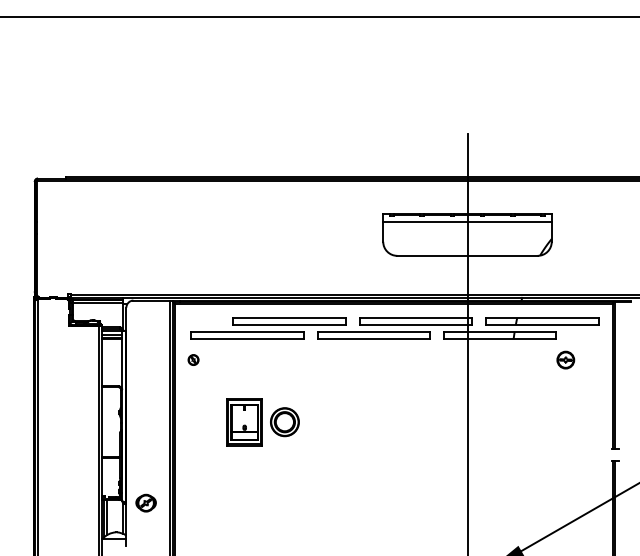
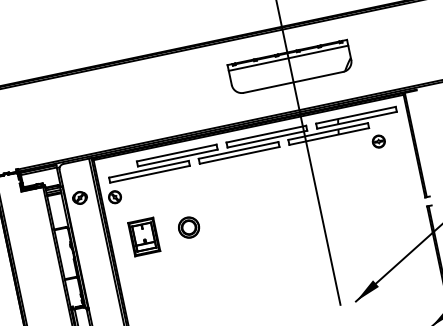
part: (193, 359) -> (114, 196), size x1.67
part: (244, 422) -> (144, 237), moved
part: (145, 502) -> (79, 197), moved

